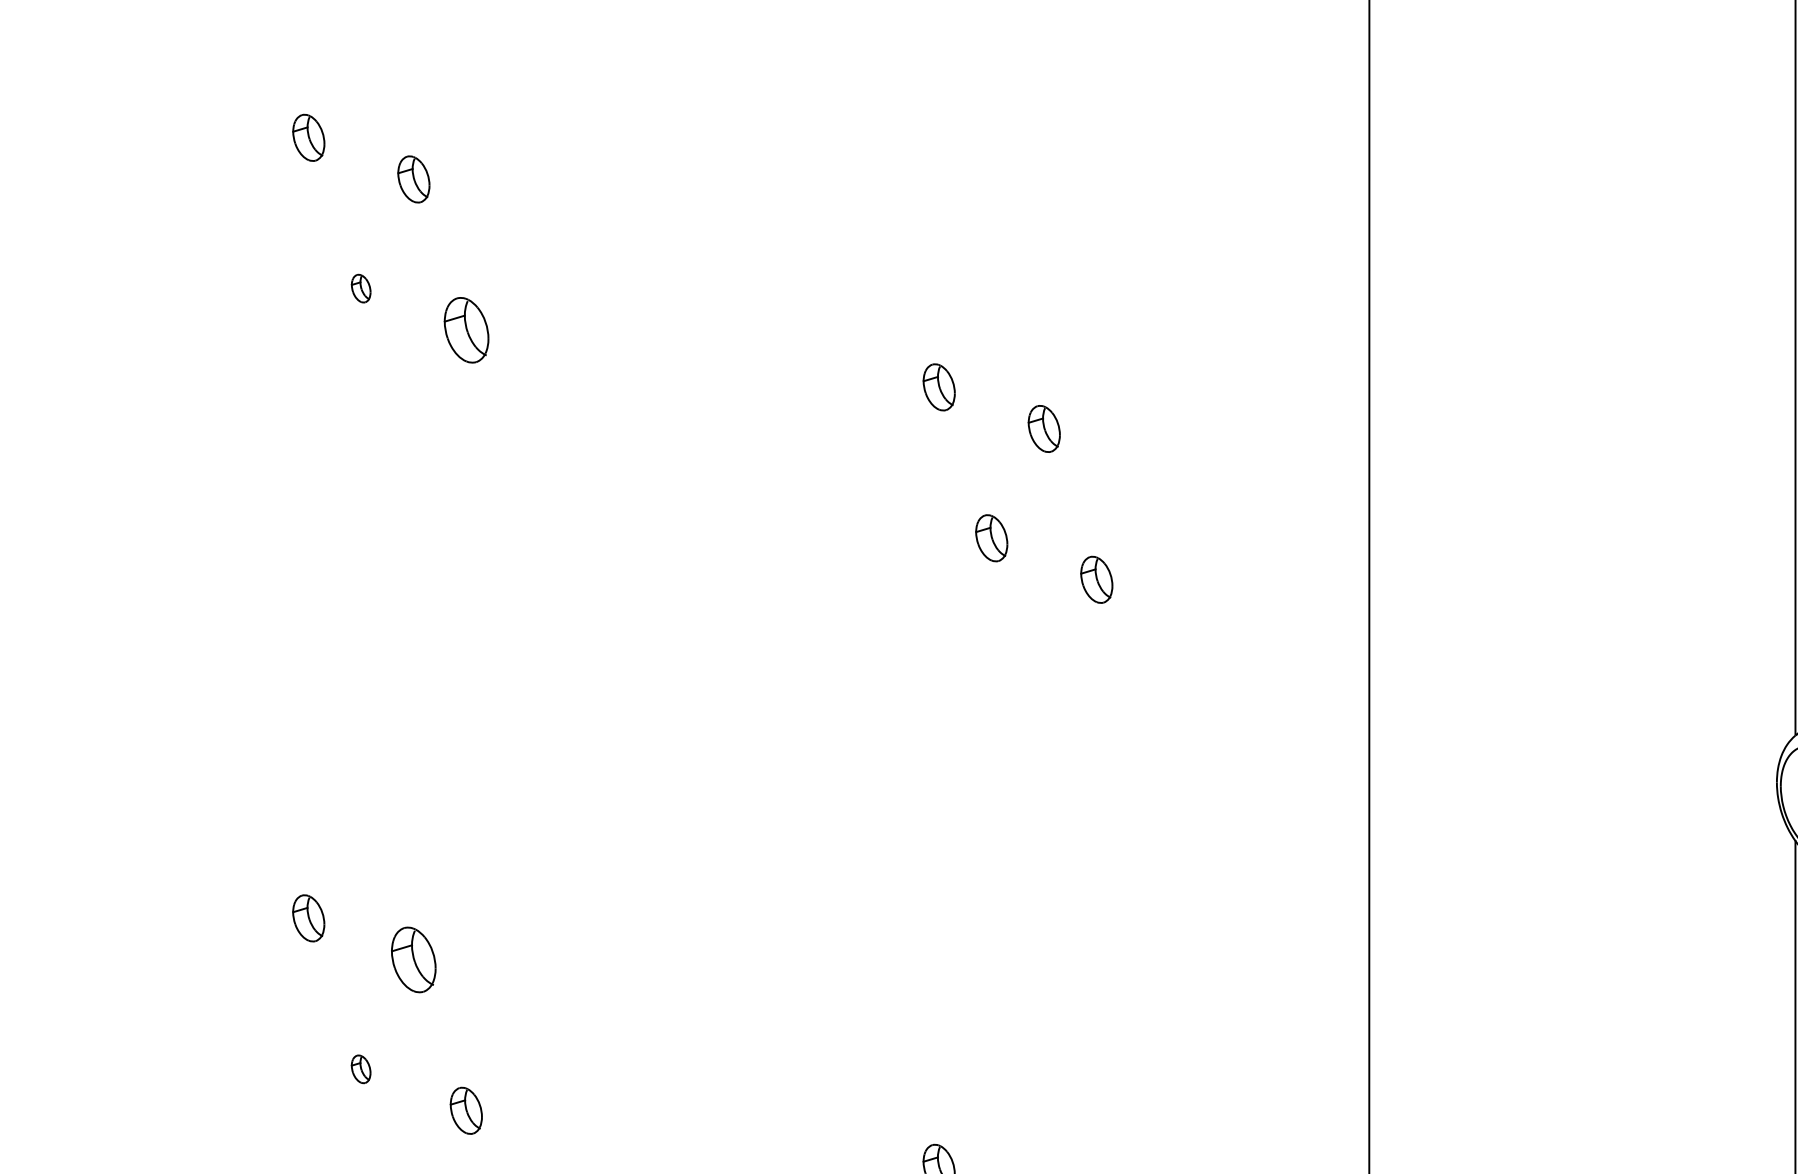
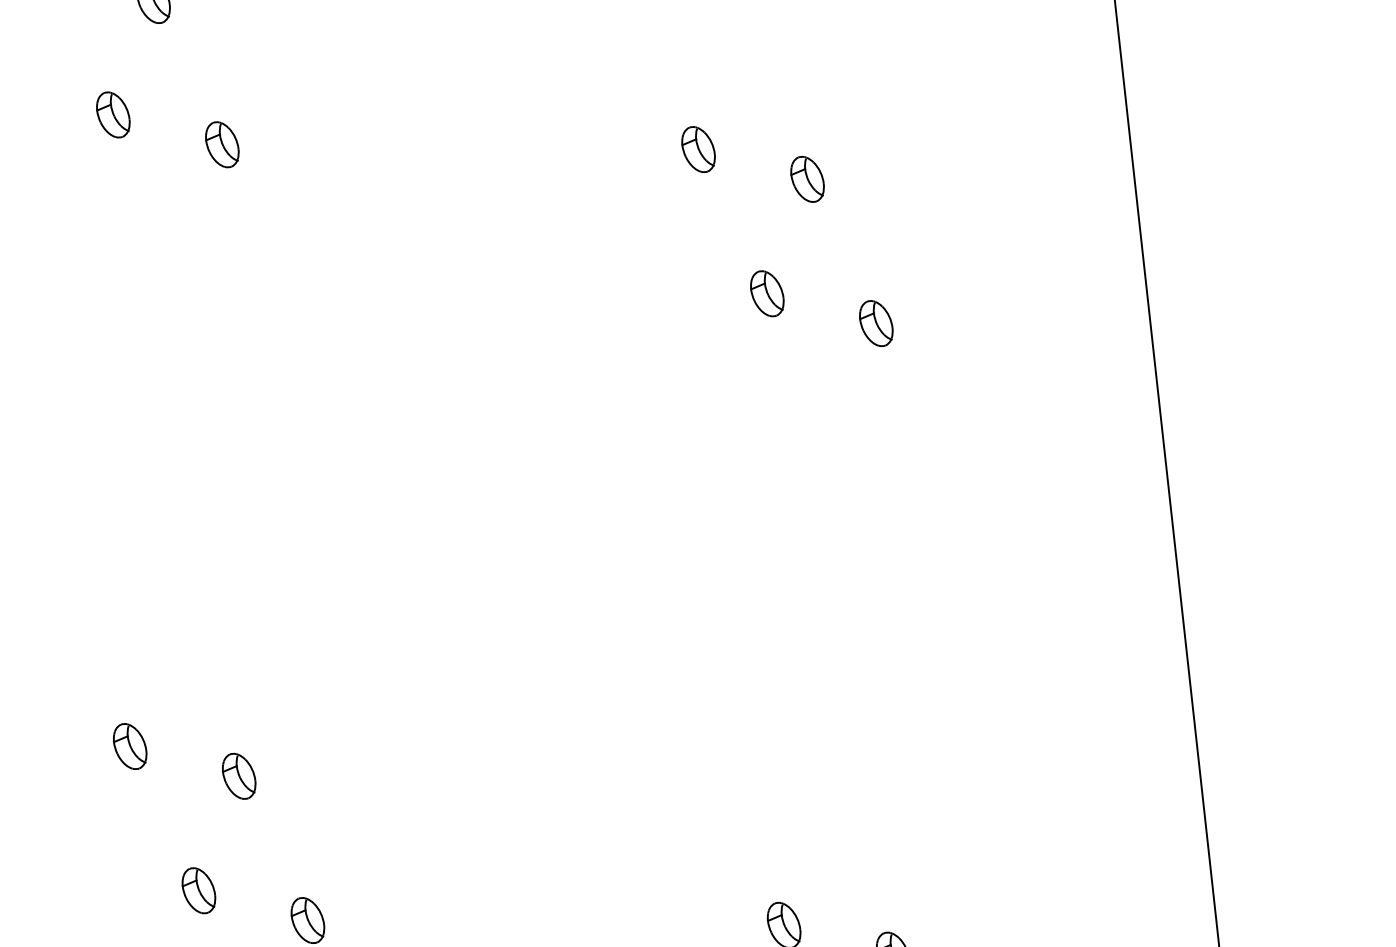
part: (360, 288) -> (112, 114), size x1.67
part: (465, 330) -> (221, 145), size x0.71
part: (413, 959) -> (238, 775), size x0.71
part: (360, 1069) -> (198, 891), size x1.67

